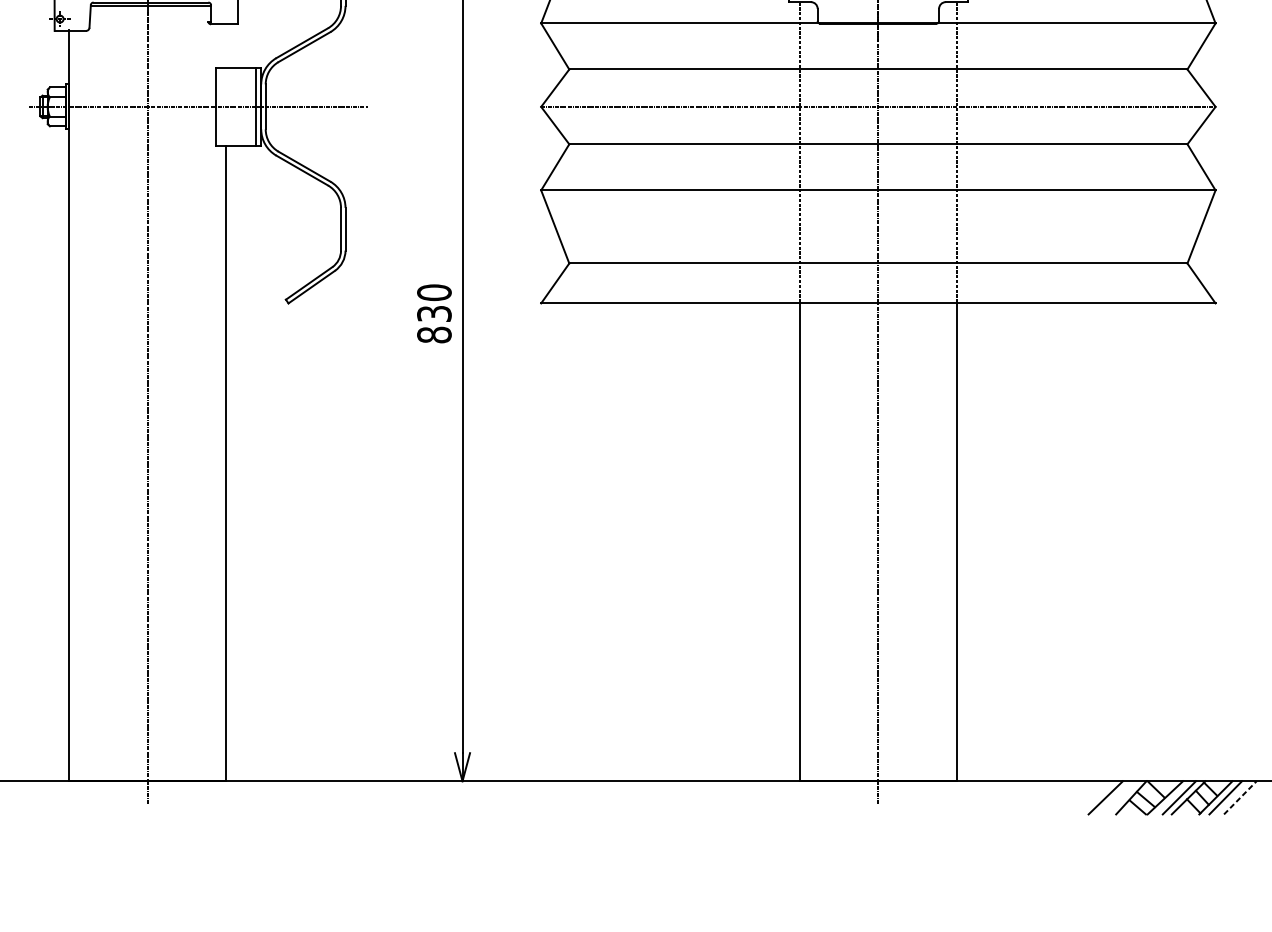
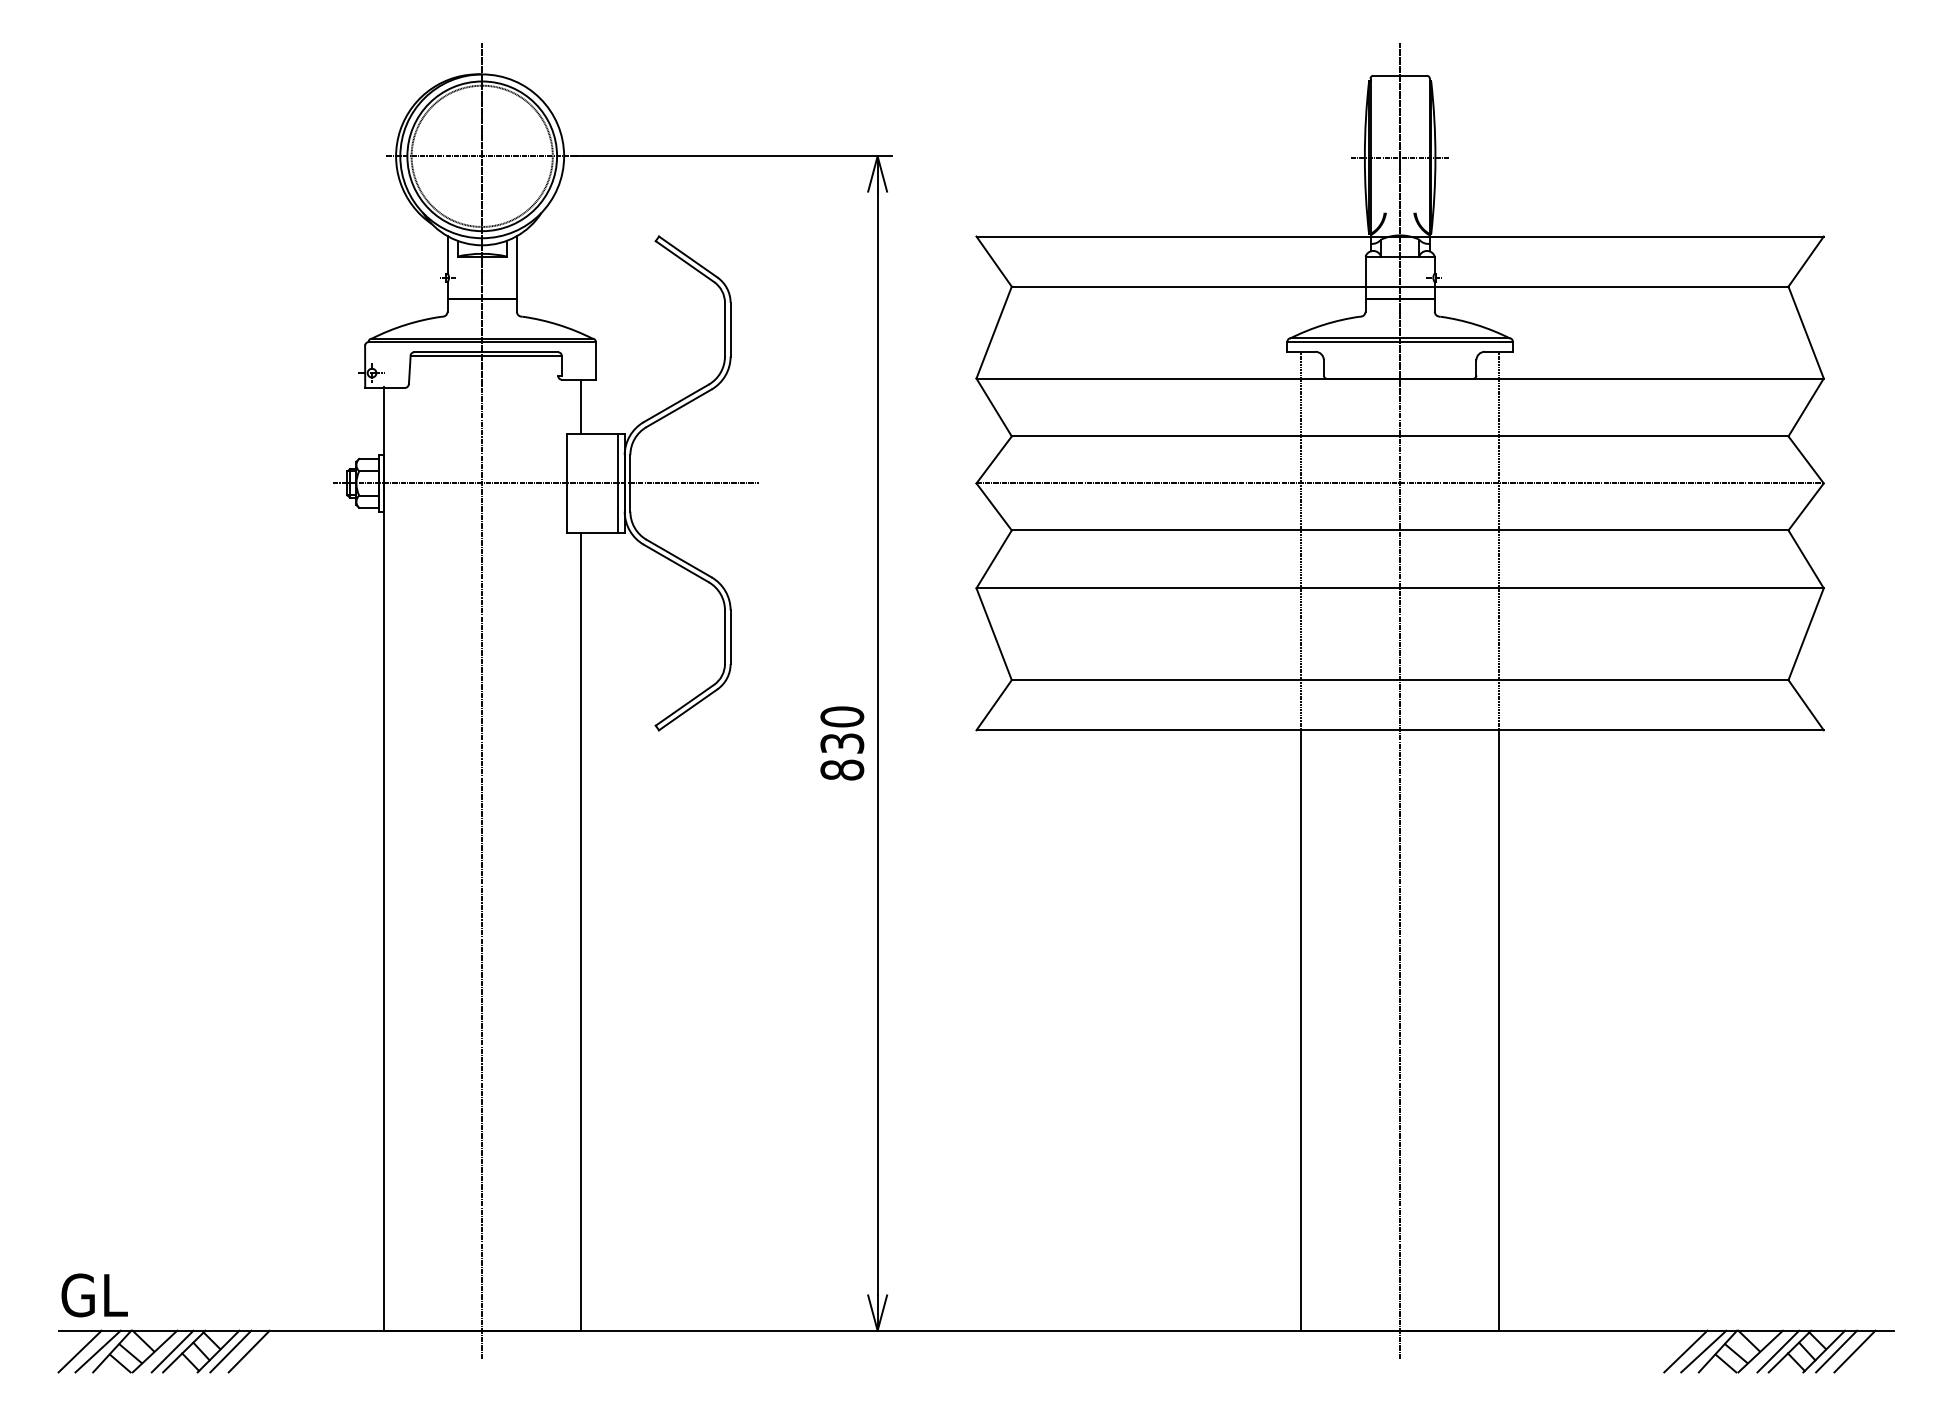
line: (226, 45) -> (580, 406), added
line: (1119, 797) -> (1703, 1351), added
line: (1240, 797) -> (1855, 1351), dashed -> solid

